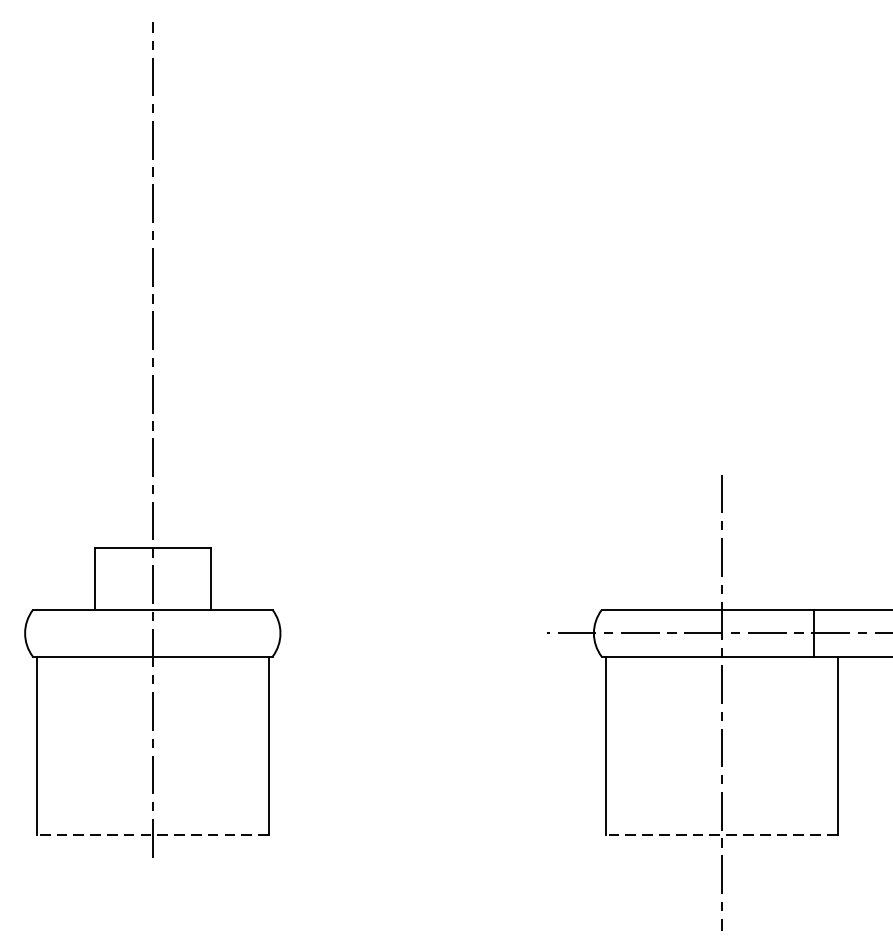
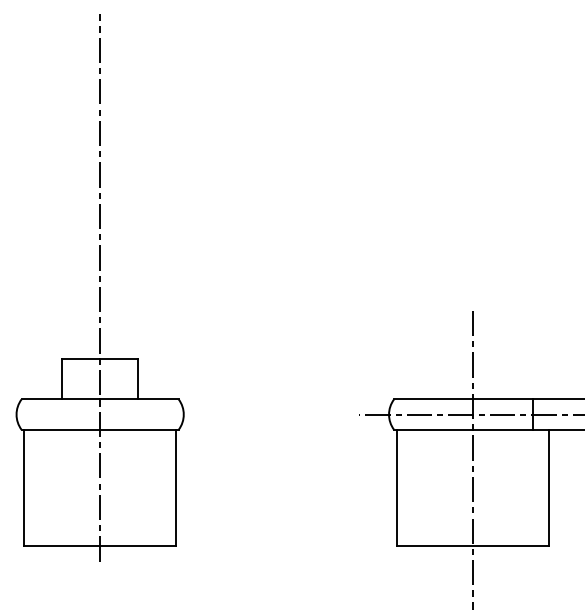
line: (151, 834) -> (99, 546), dashed -> solid
line: (721, 834) -> (472, 546), dashed -> solid

